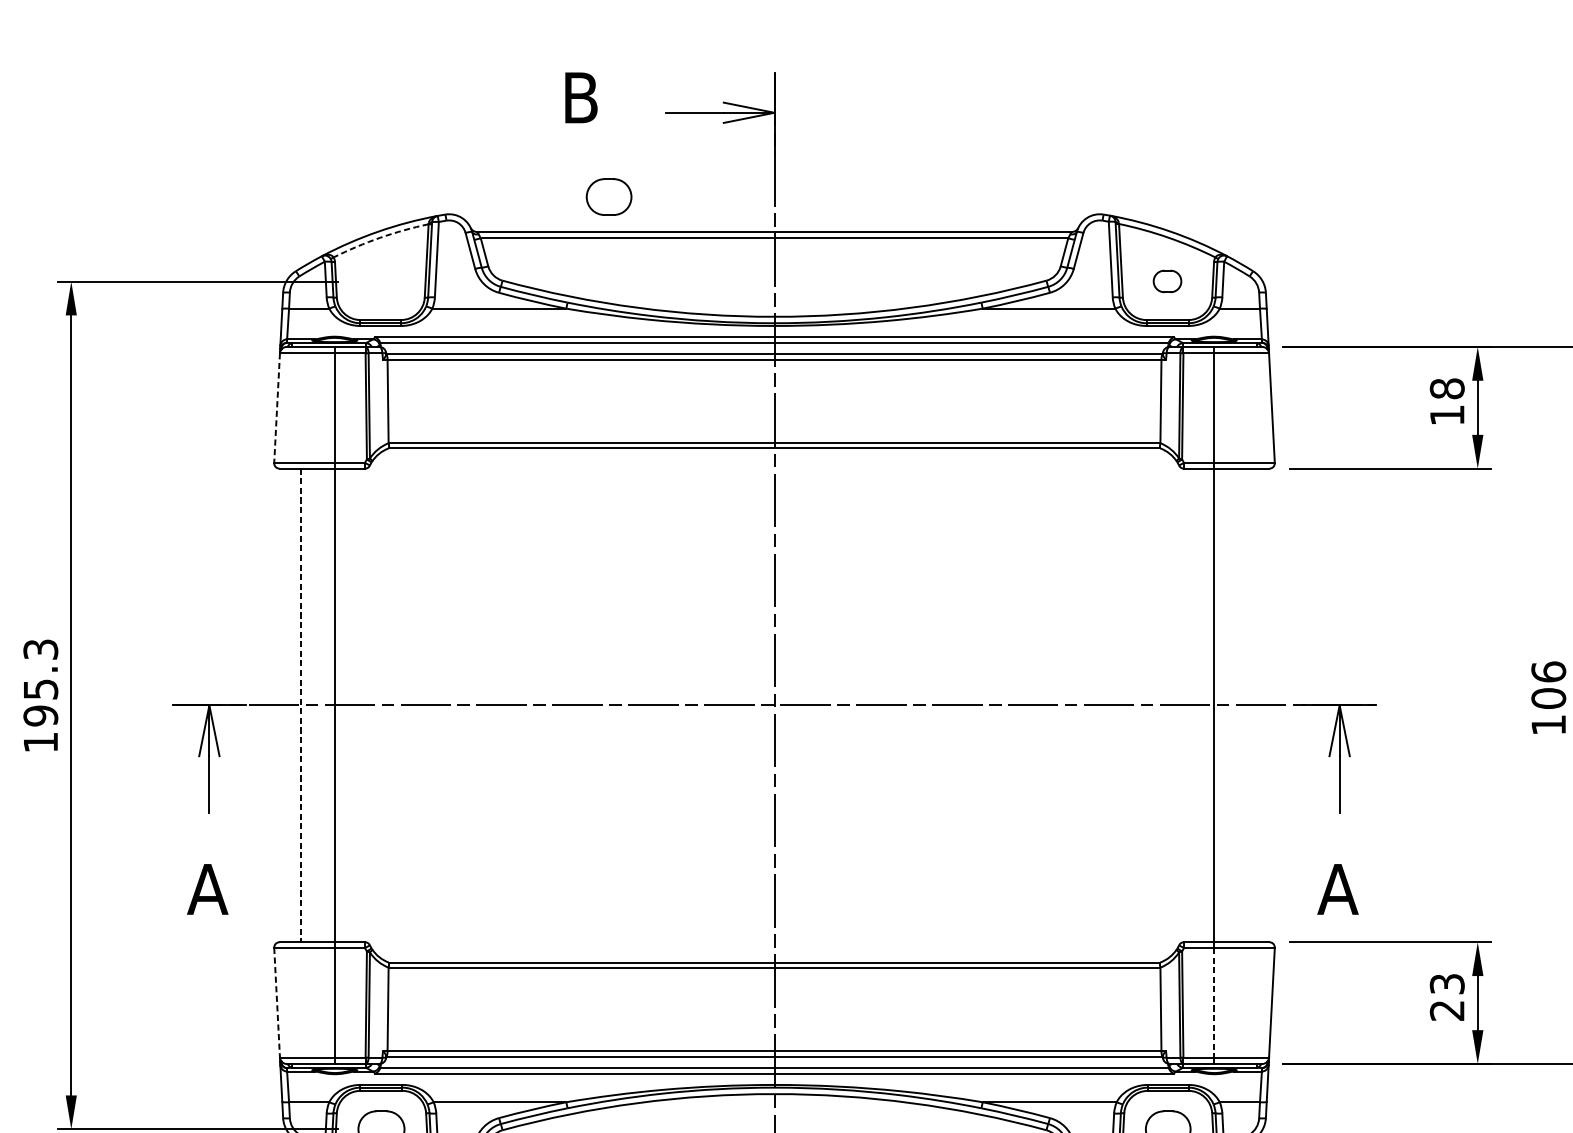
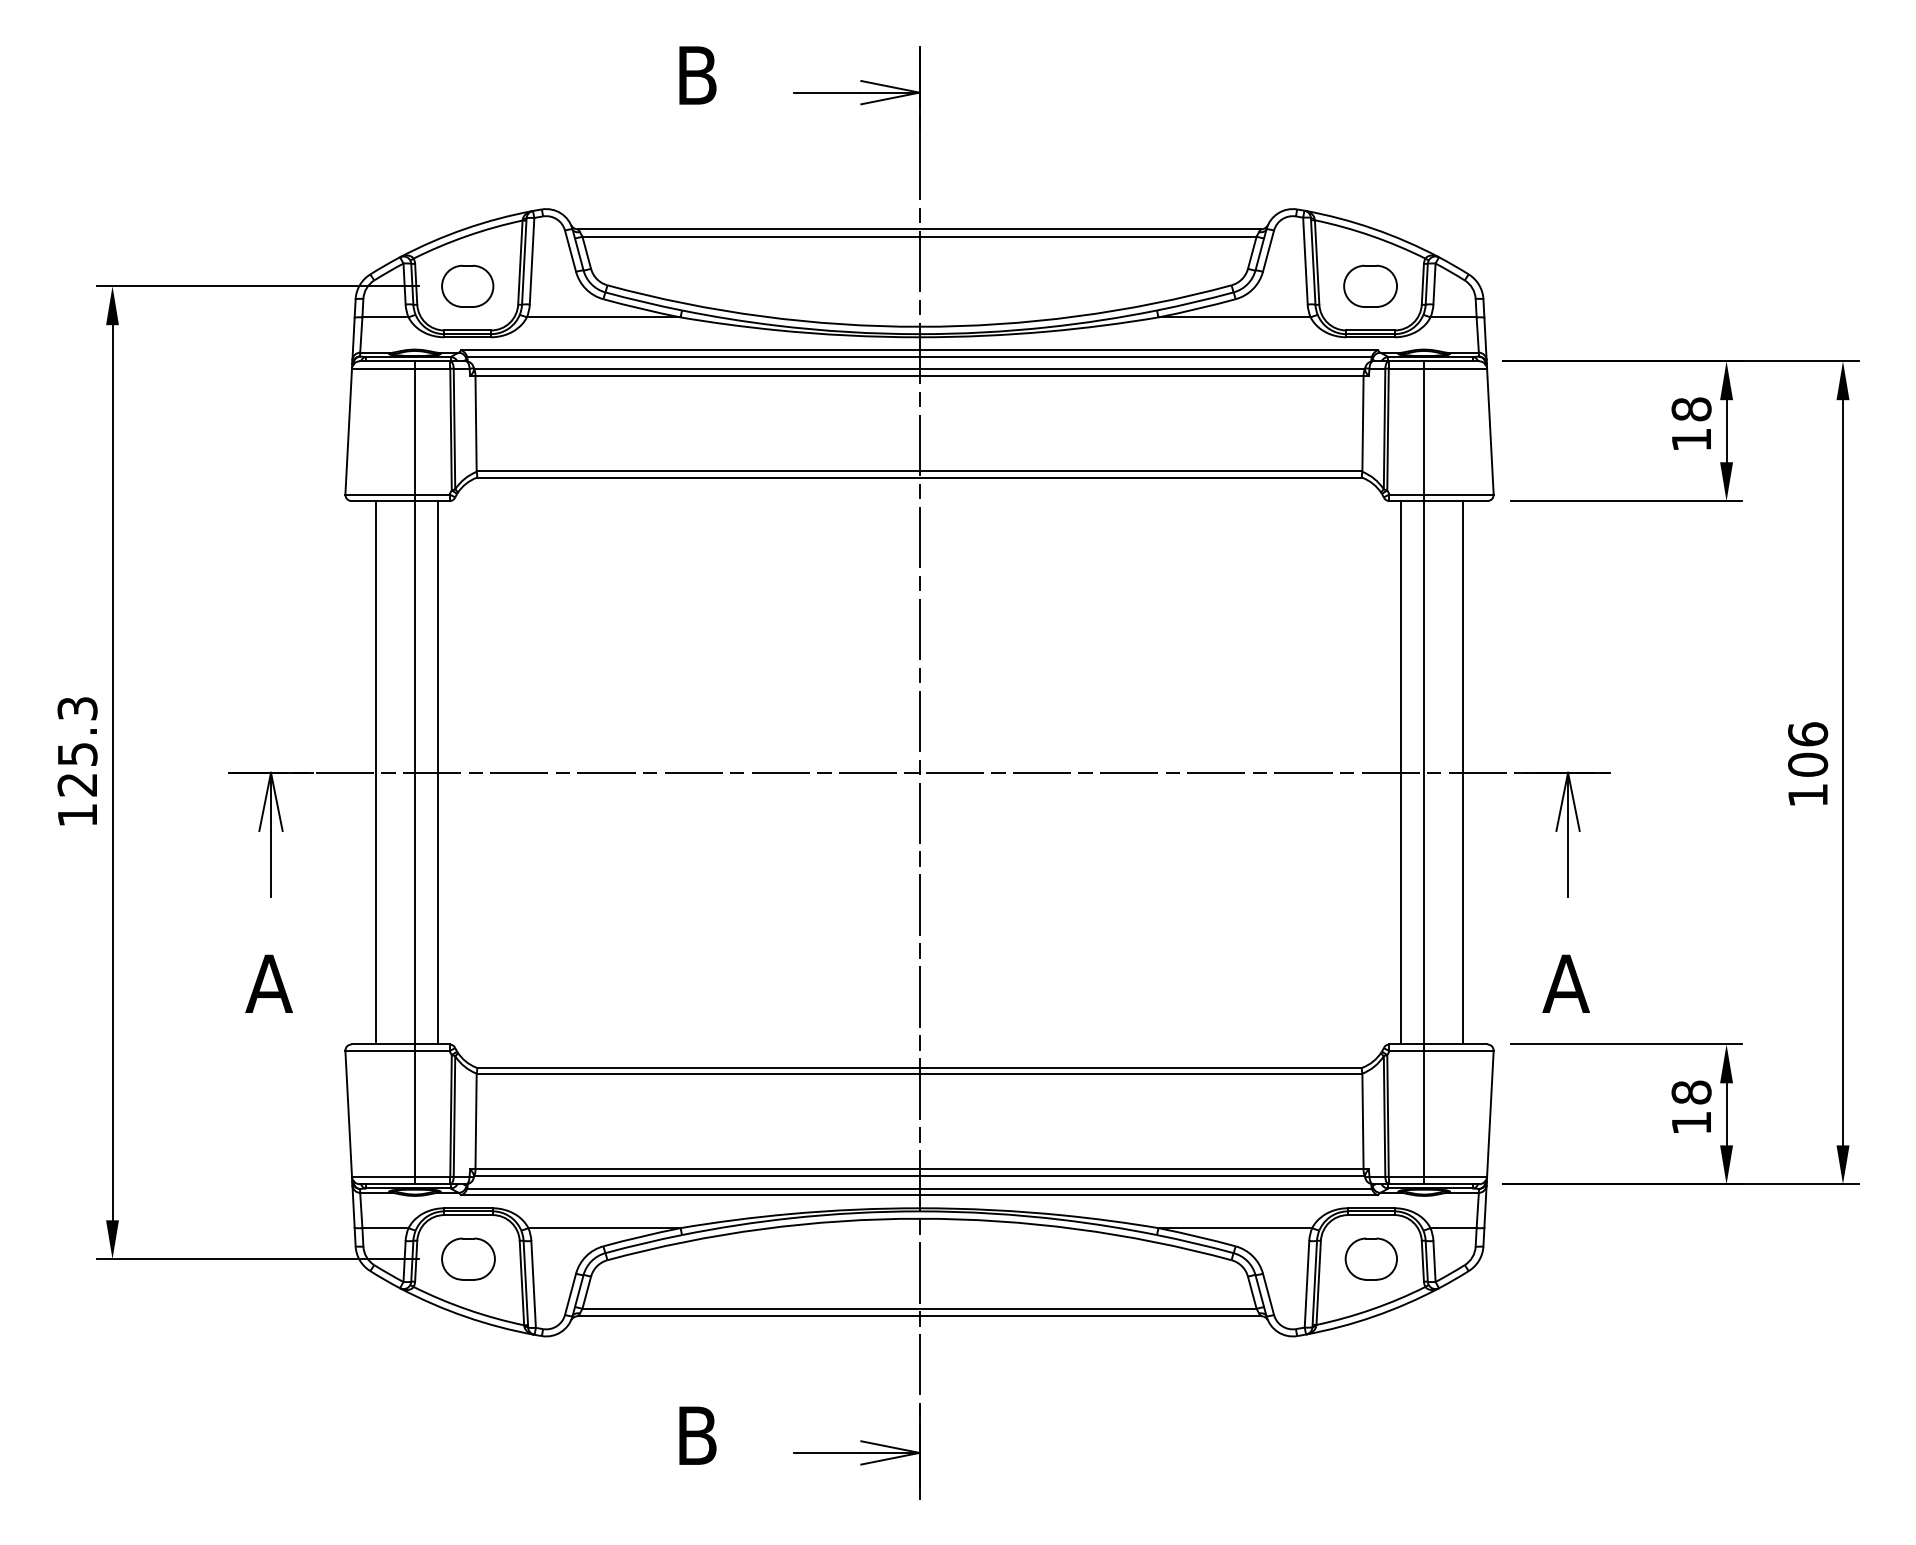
part: (608, 196) -> (467, 285), moved
arc: (379, 238) -> (466, 236), dashed -> solid
part: (1167, 280) -> (1370, 285), size x1.67
line: (276, 408) -> (348, 432), dashed -> solid
line: (301, 705) -> (376, 772), dashed -> solid
line: (355, 705) -> (438, 772), added
line: (1193, 705) -> (1400, 772), added
line: (1247, 705) -> (1462, 772), added
text: (40, 715) -> (77, 784), 195.3 -> 125.3
text: (1447, 997) -> (1691, 1107), 23 -> 18
line: (1214, 1002) -> (1424, 1113), dashed -> solid
line: (276, 1003) -> (348, 1114), dashed -> solid

